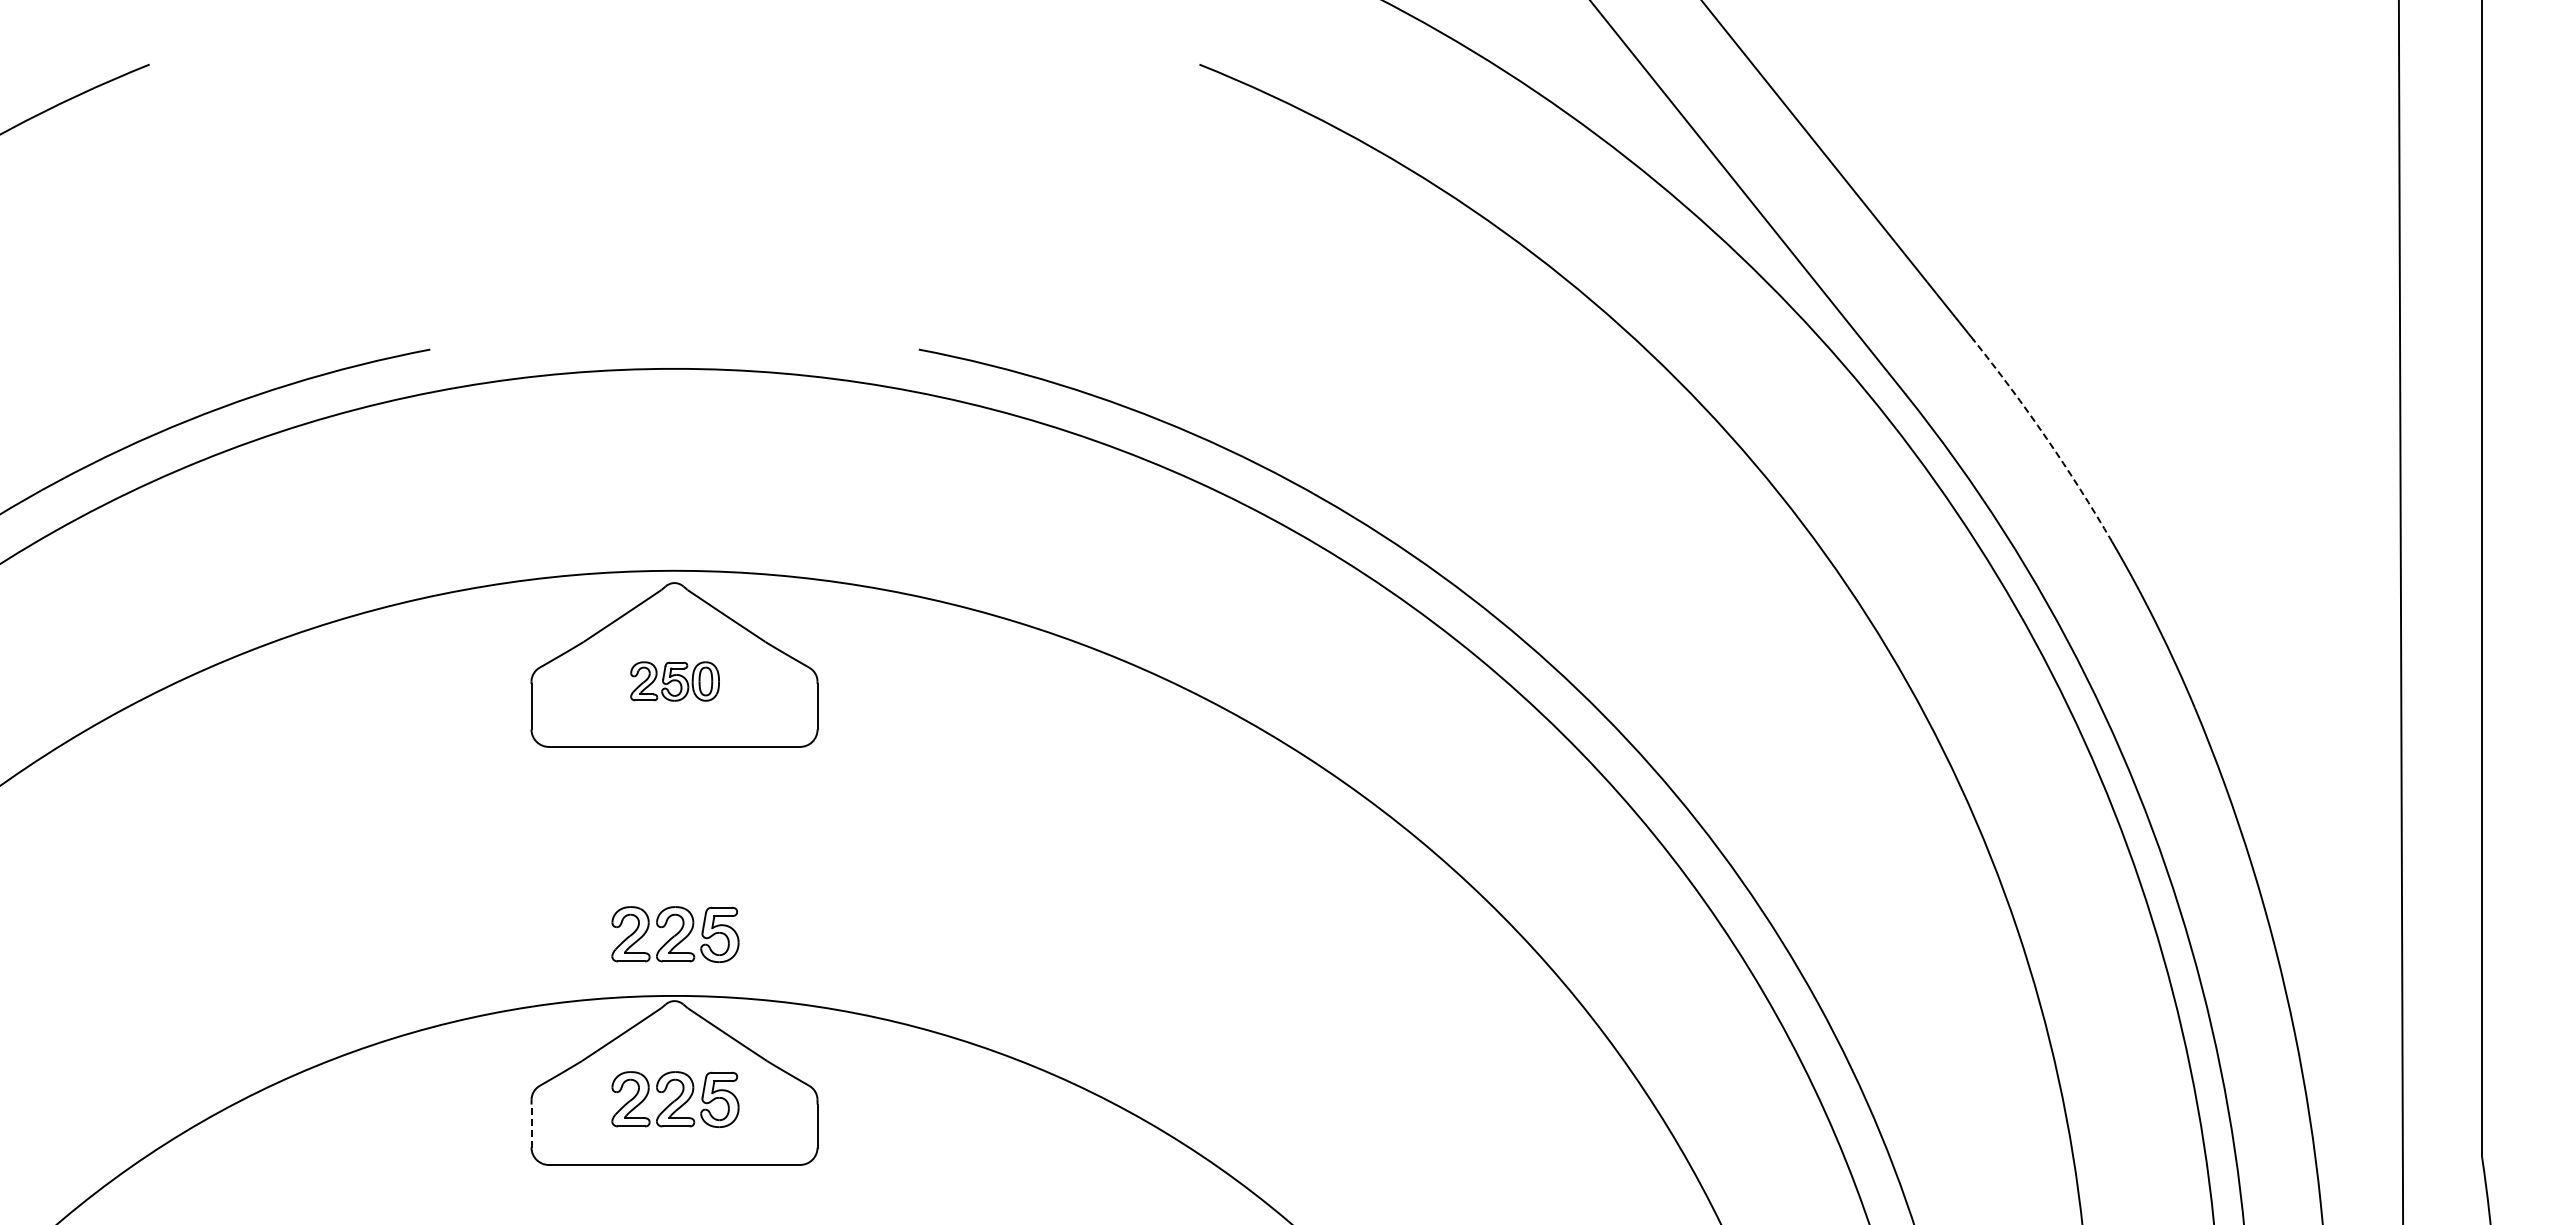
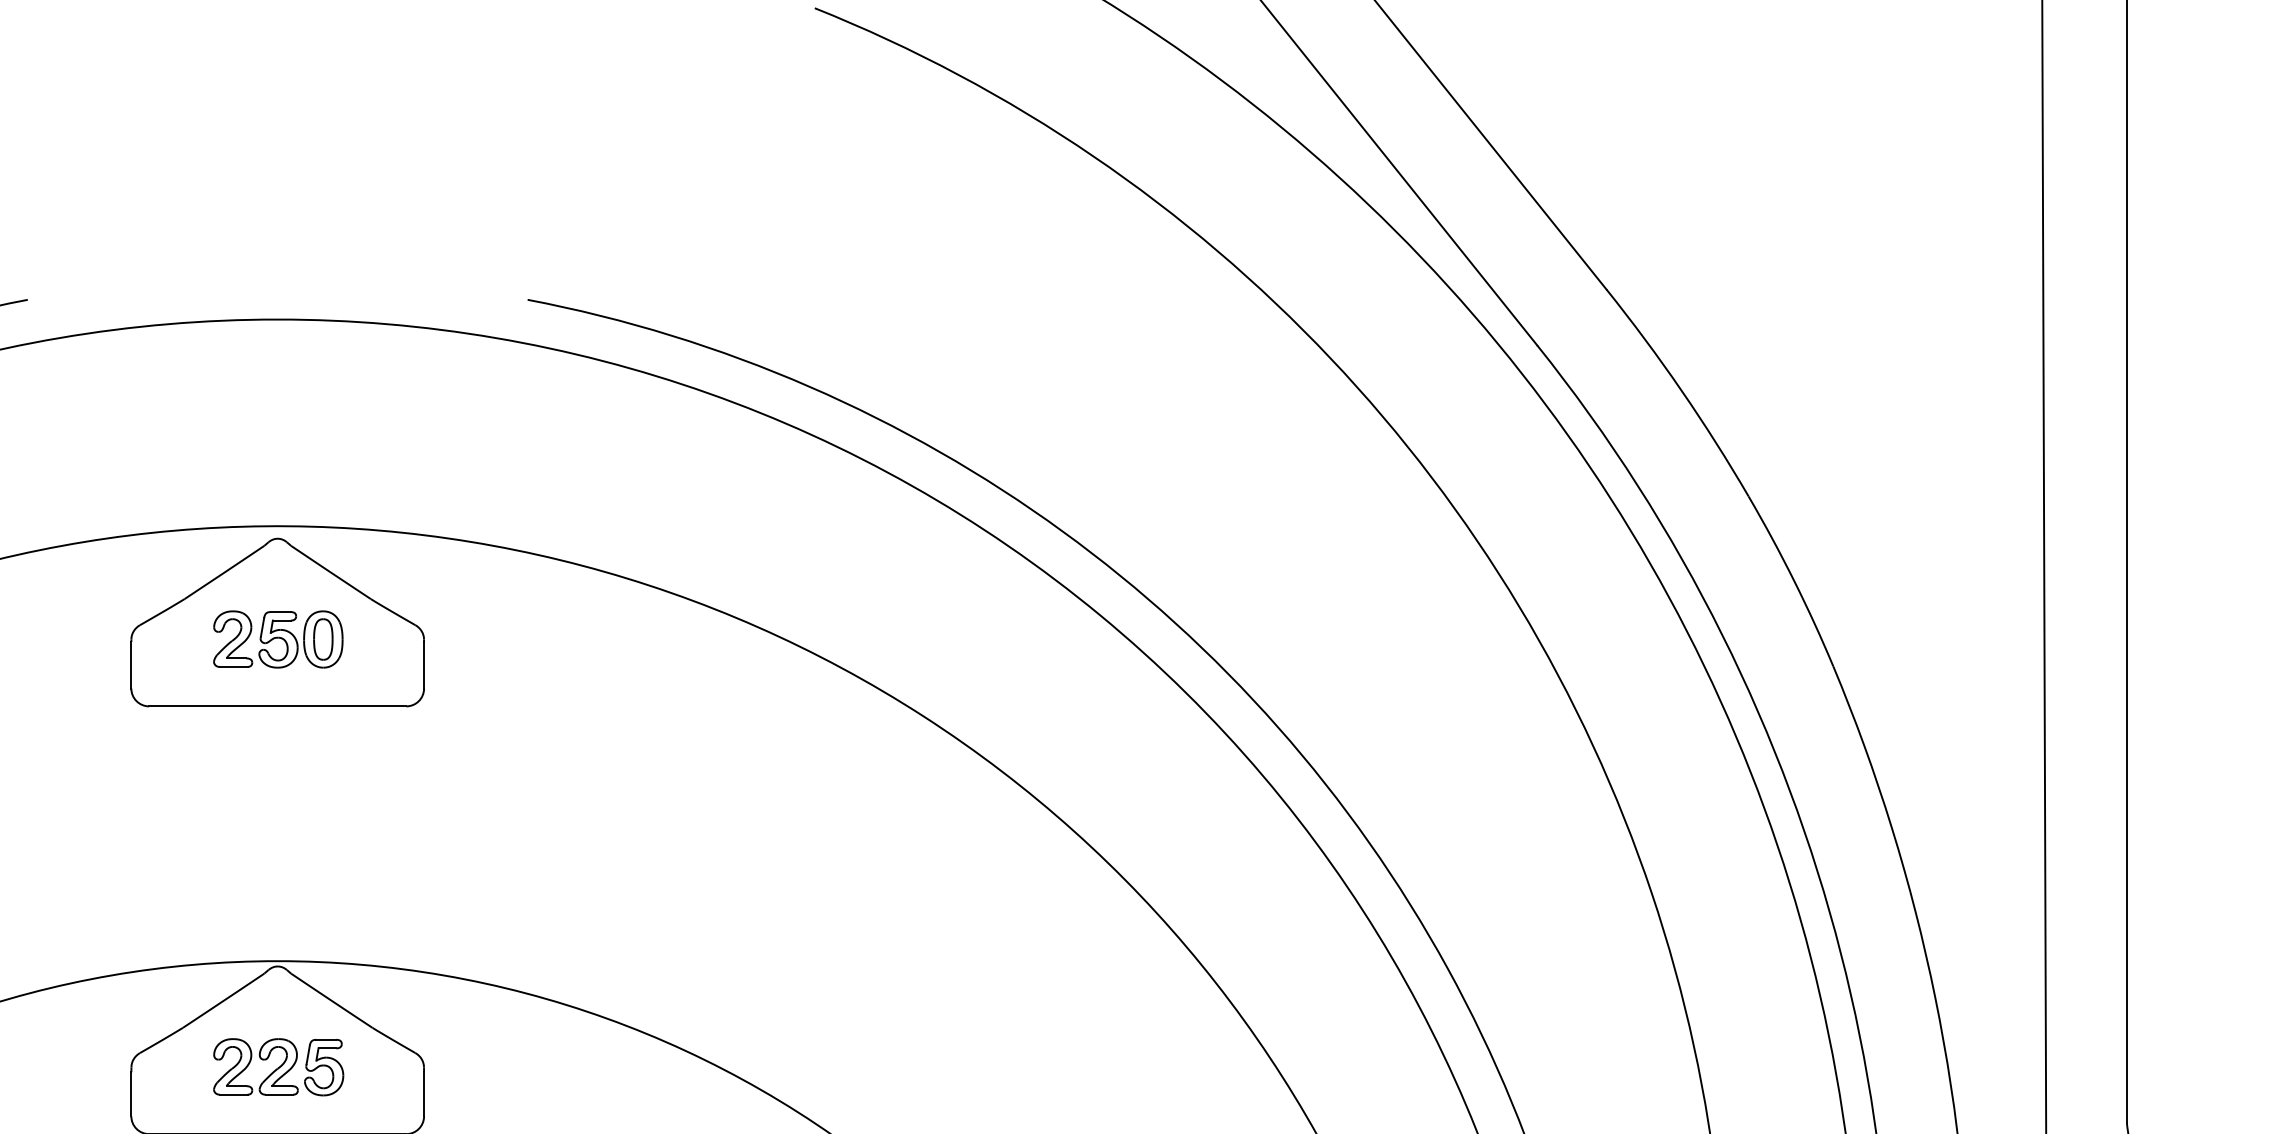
arc: (2046, 438) -> (1681, 390), dashed -> solid
part: (674, 681) -> (277, 639), size x1.43
part: (675, 934) -> (278, 898), removed
line: (531, 1125) -> (131, 1093), dashed -> solid

